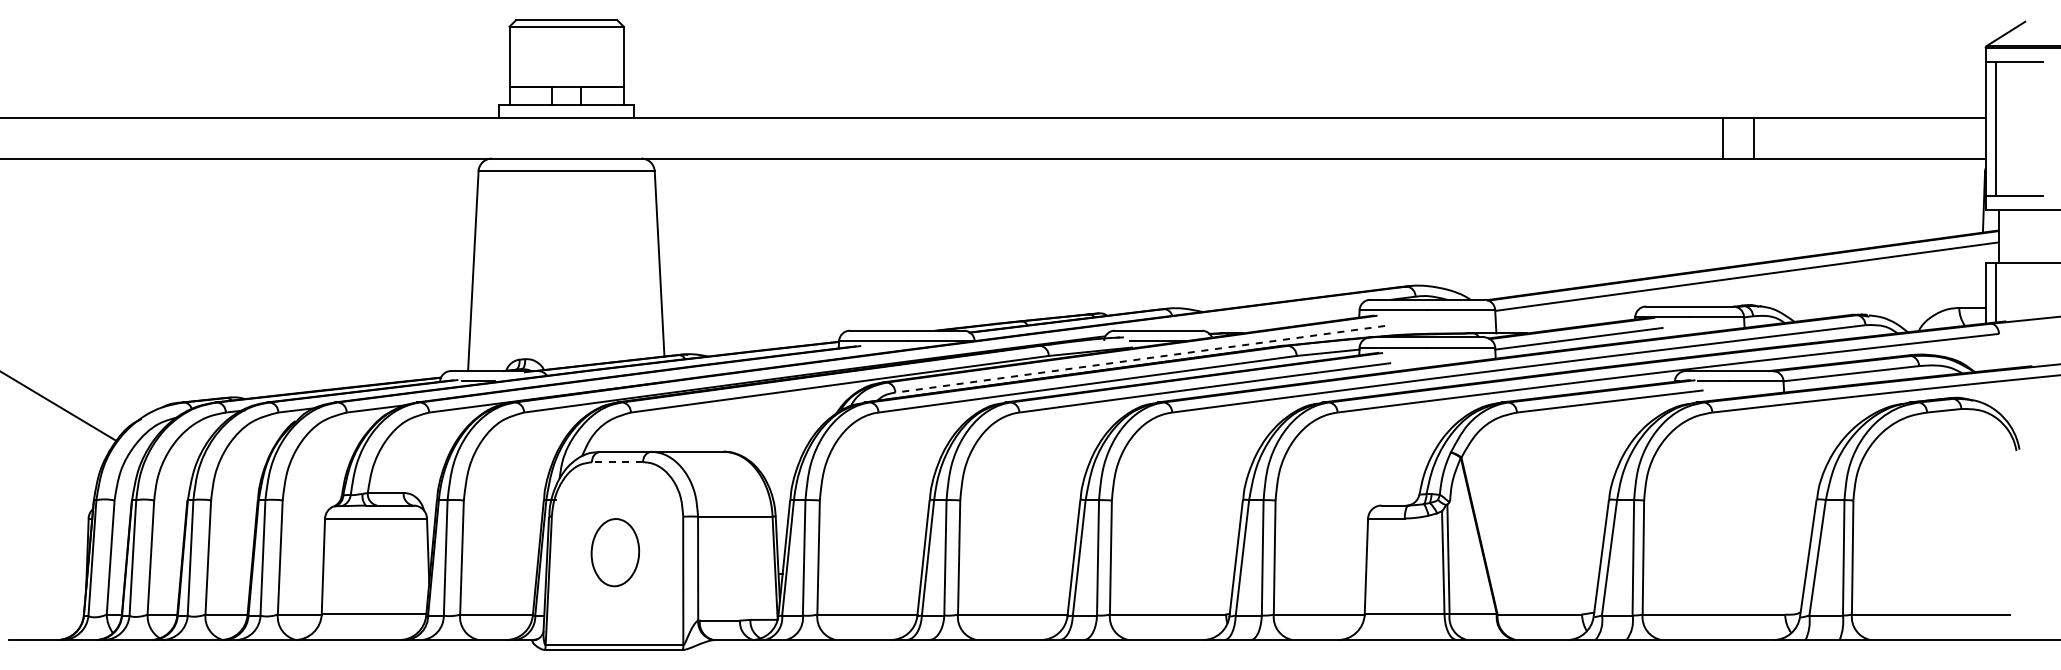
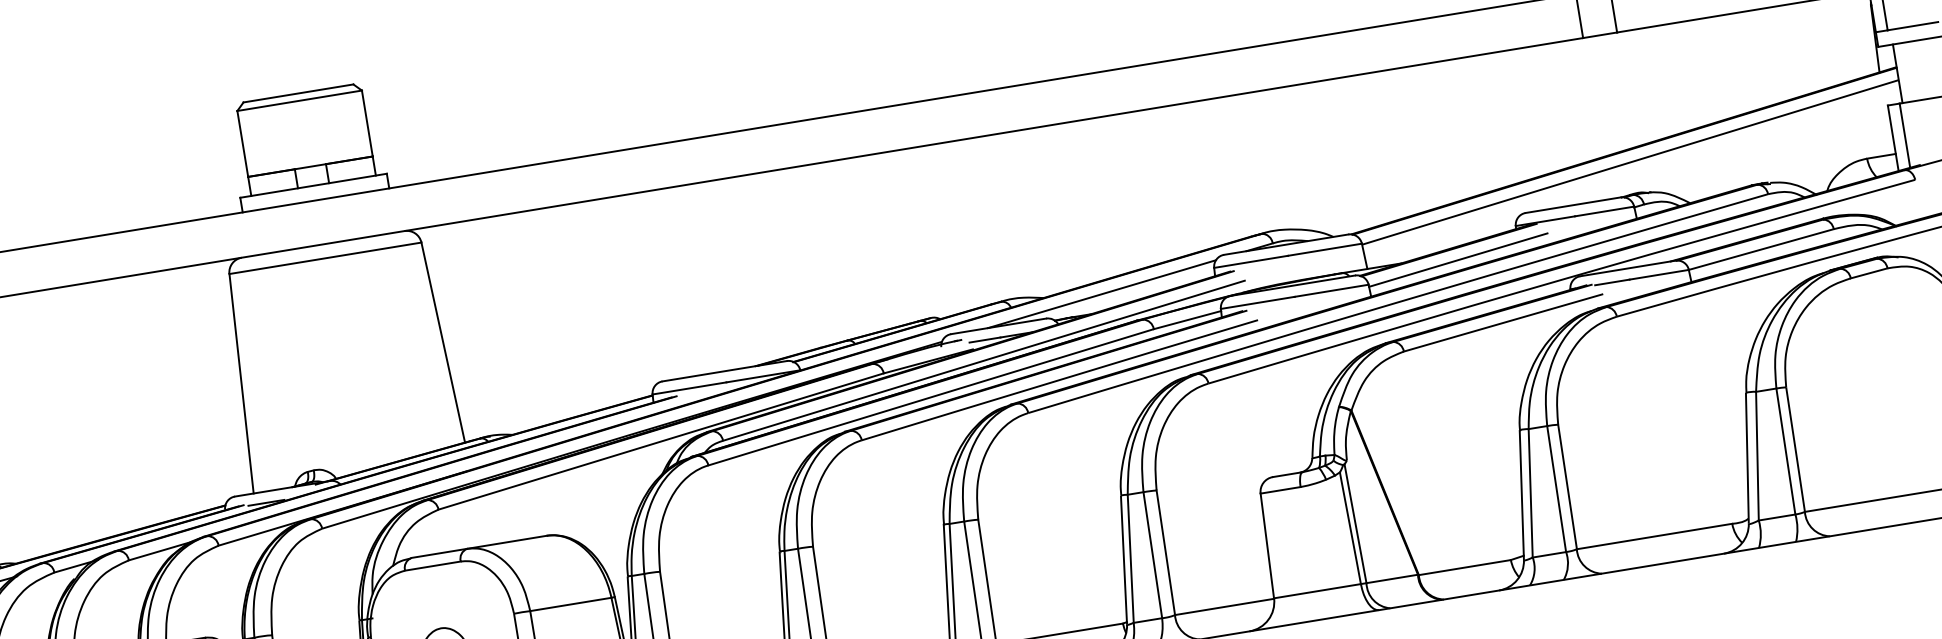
line: (1255, 316) -> (1101, 293), added
line: (1139, 359) -> (983, 361), dashed -> solid
line: (617, 462) -> (432, 566), dashed -> solid

